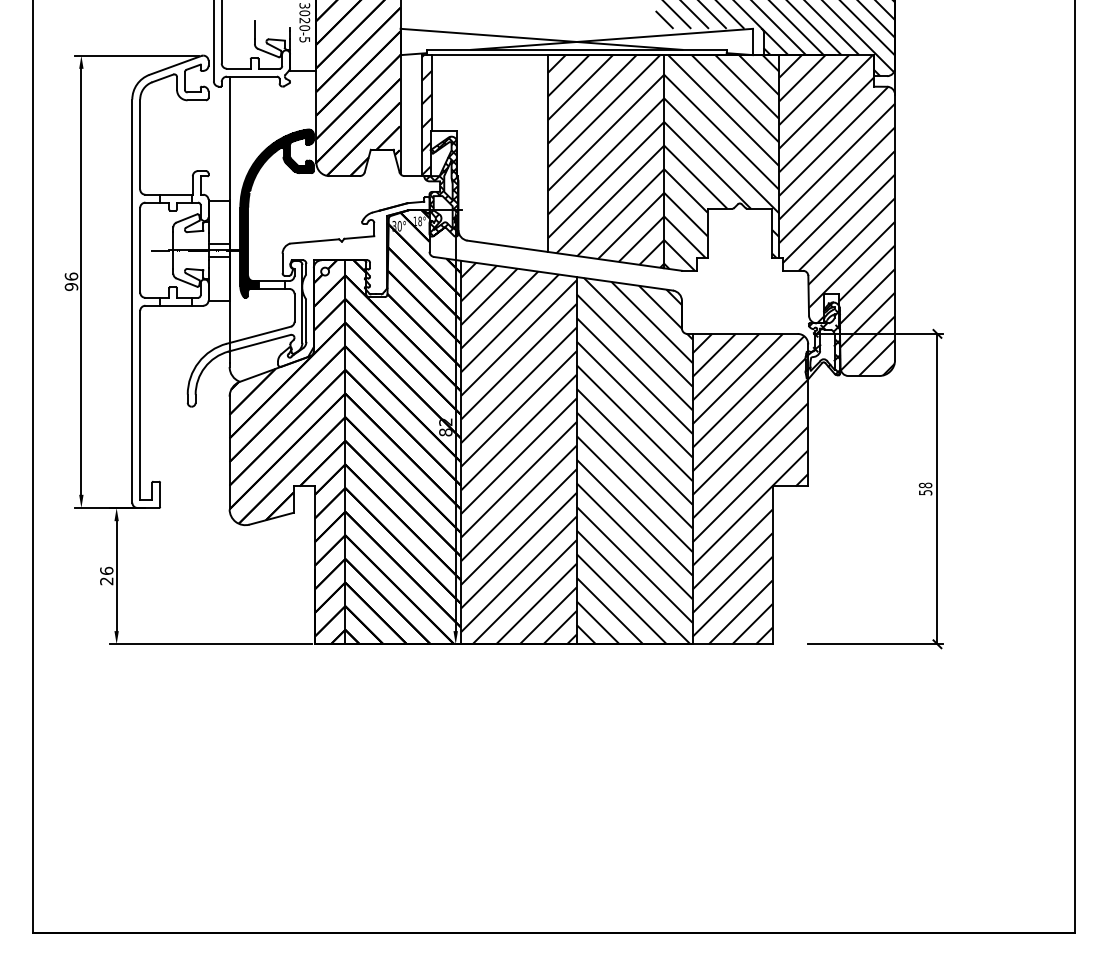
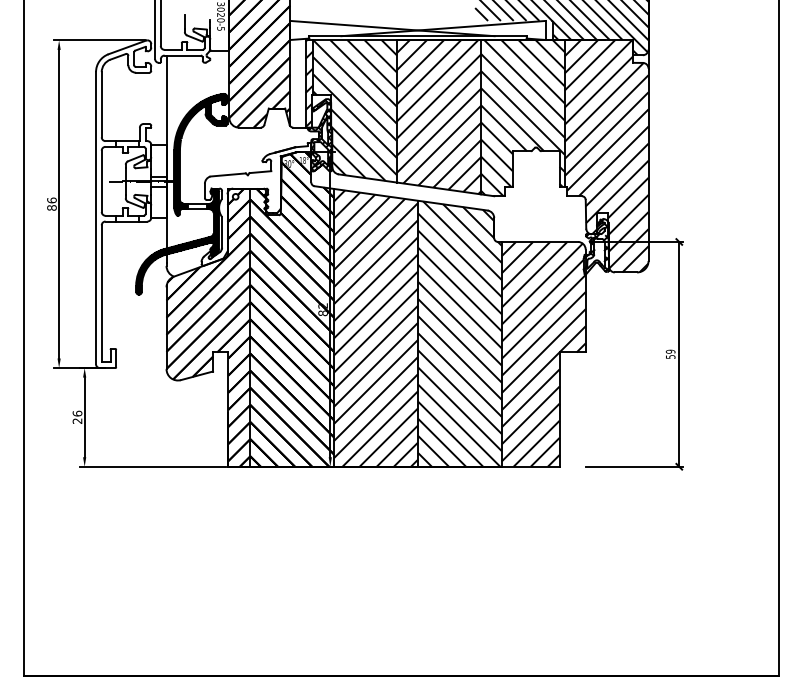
hatch: (489, 152) -> (354, 110), added
text: (71, 287) -> (51, 208), 96 -> 86
hatch: (244, 333) -> (177, 241), added
text: (925, 485) -> (670, 351), 58 -> 59

